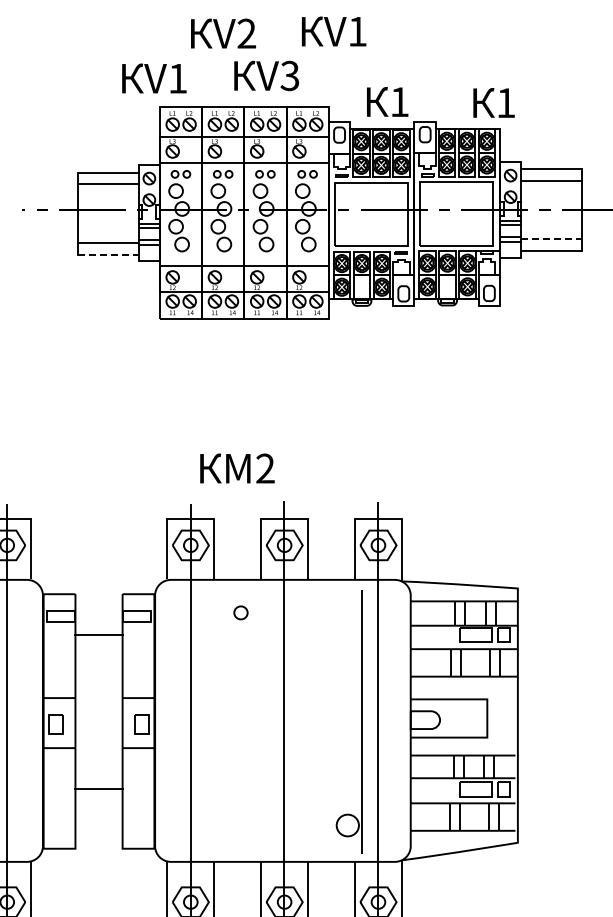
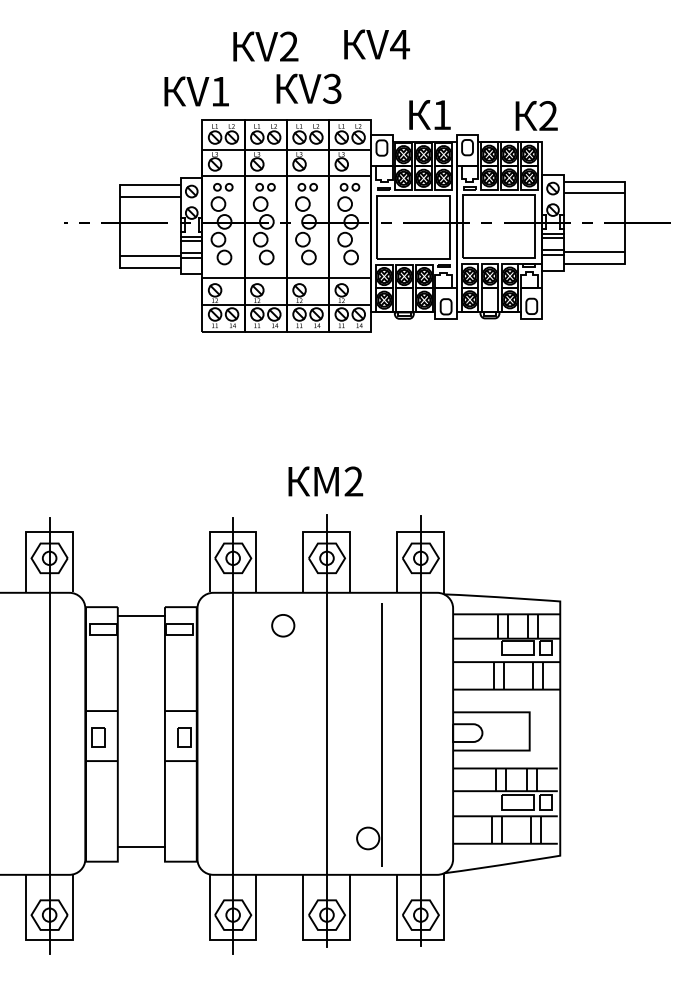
text: (358, 31) -> (400, 44), V1 -> V4
text: (506, 102) -> (548, 115), 1 -> 2
line: (552, 239) -> (594, 252), dashed -> solid
line: (108, 254) -> (150, 267), dashed -> solid
text: (237, 468) -> (325, 481), moved
part: (241, 612) -> (283, 625), size x1.67
line: (98, 635) -> (140, 616), moved
part: (361, 721) -> (381, 734), moved
line: (98, 788) -> (140, 846), moved

